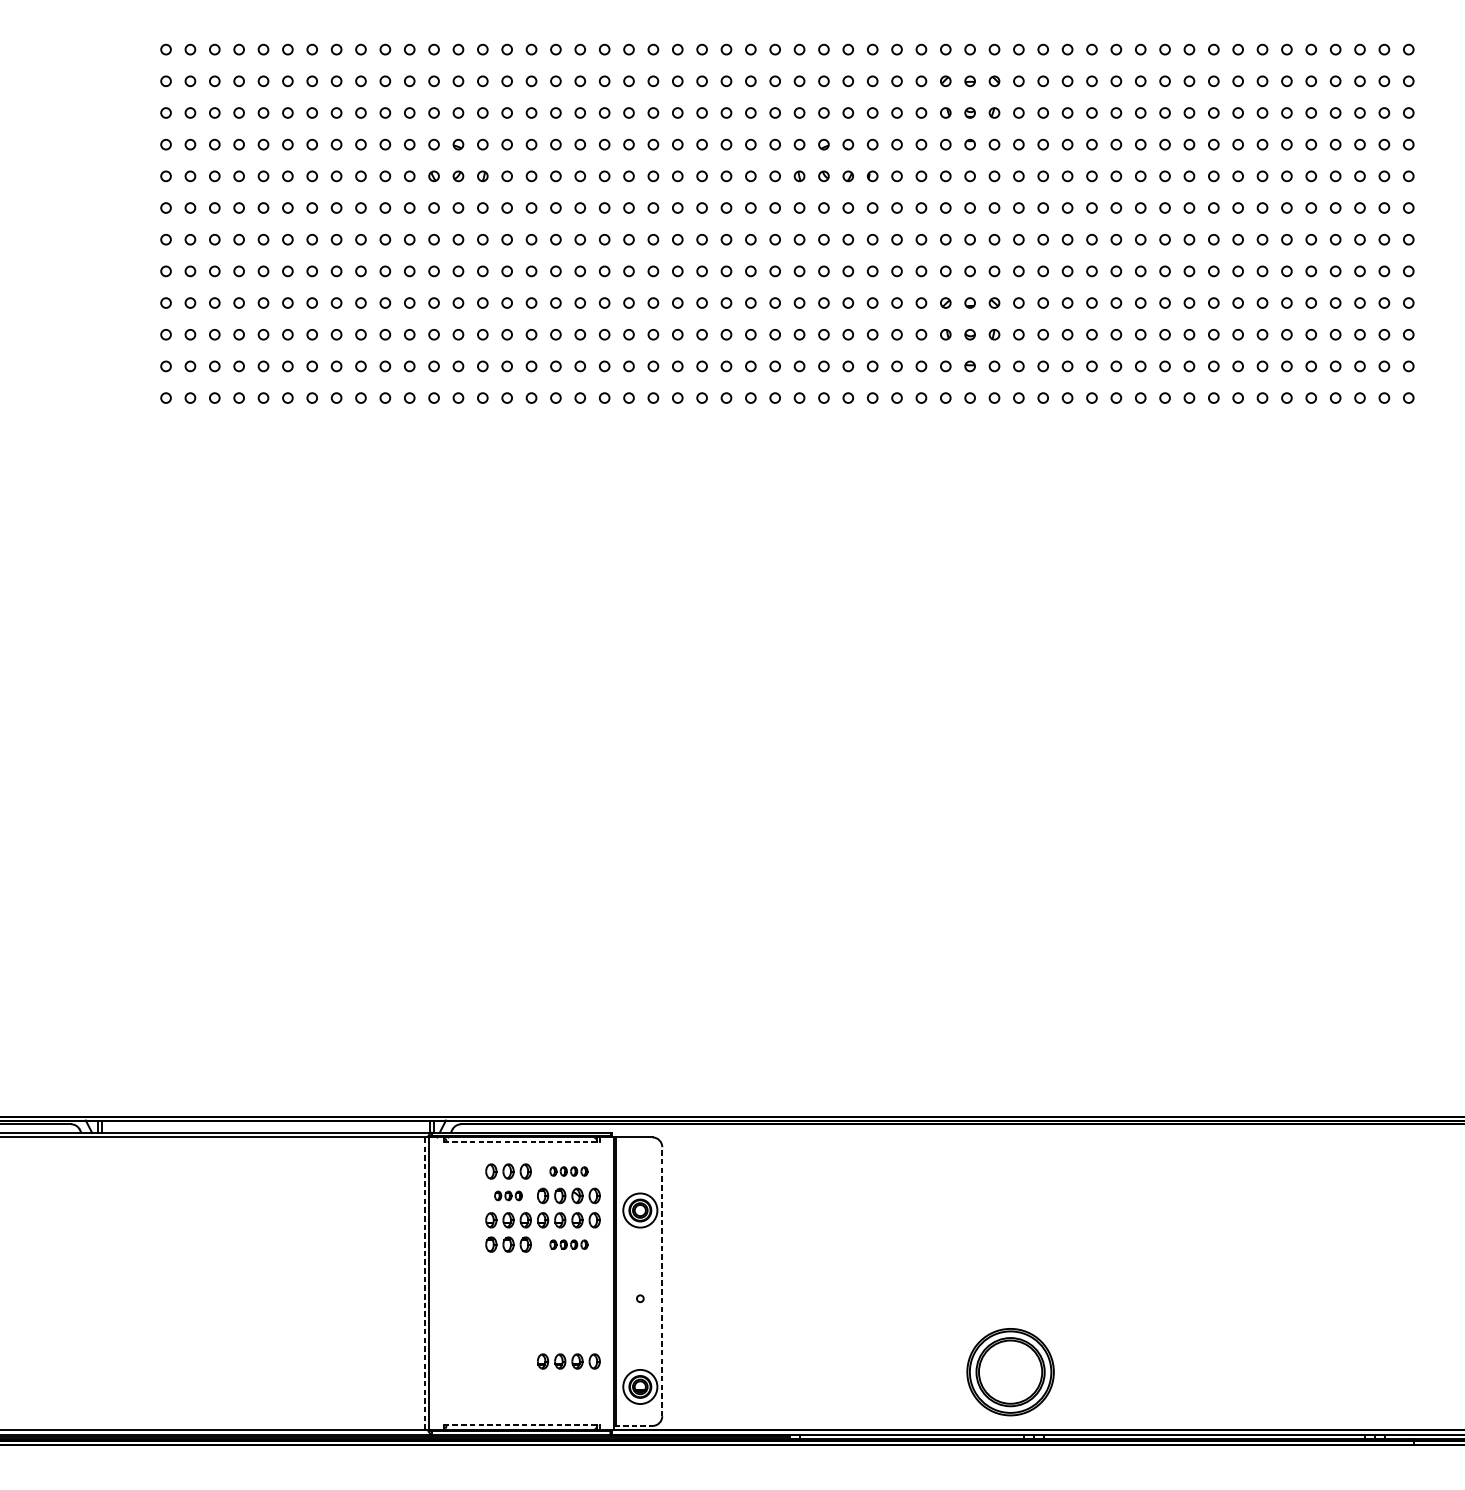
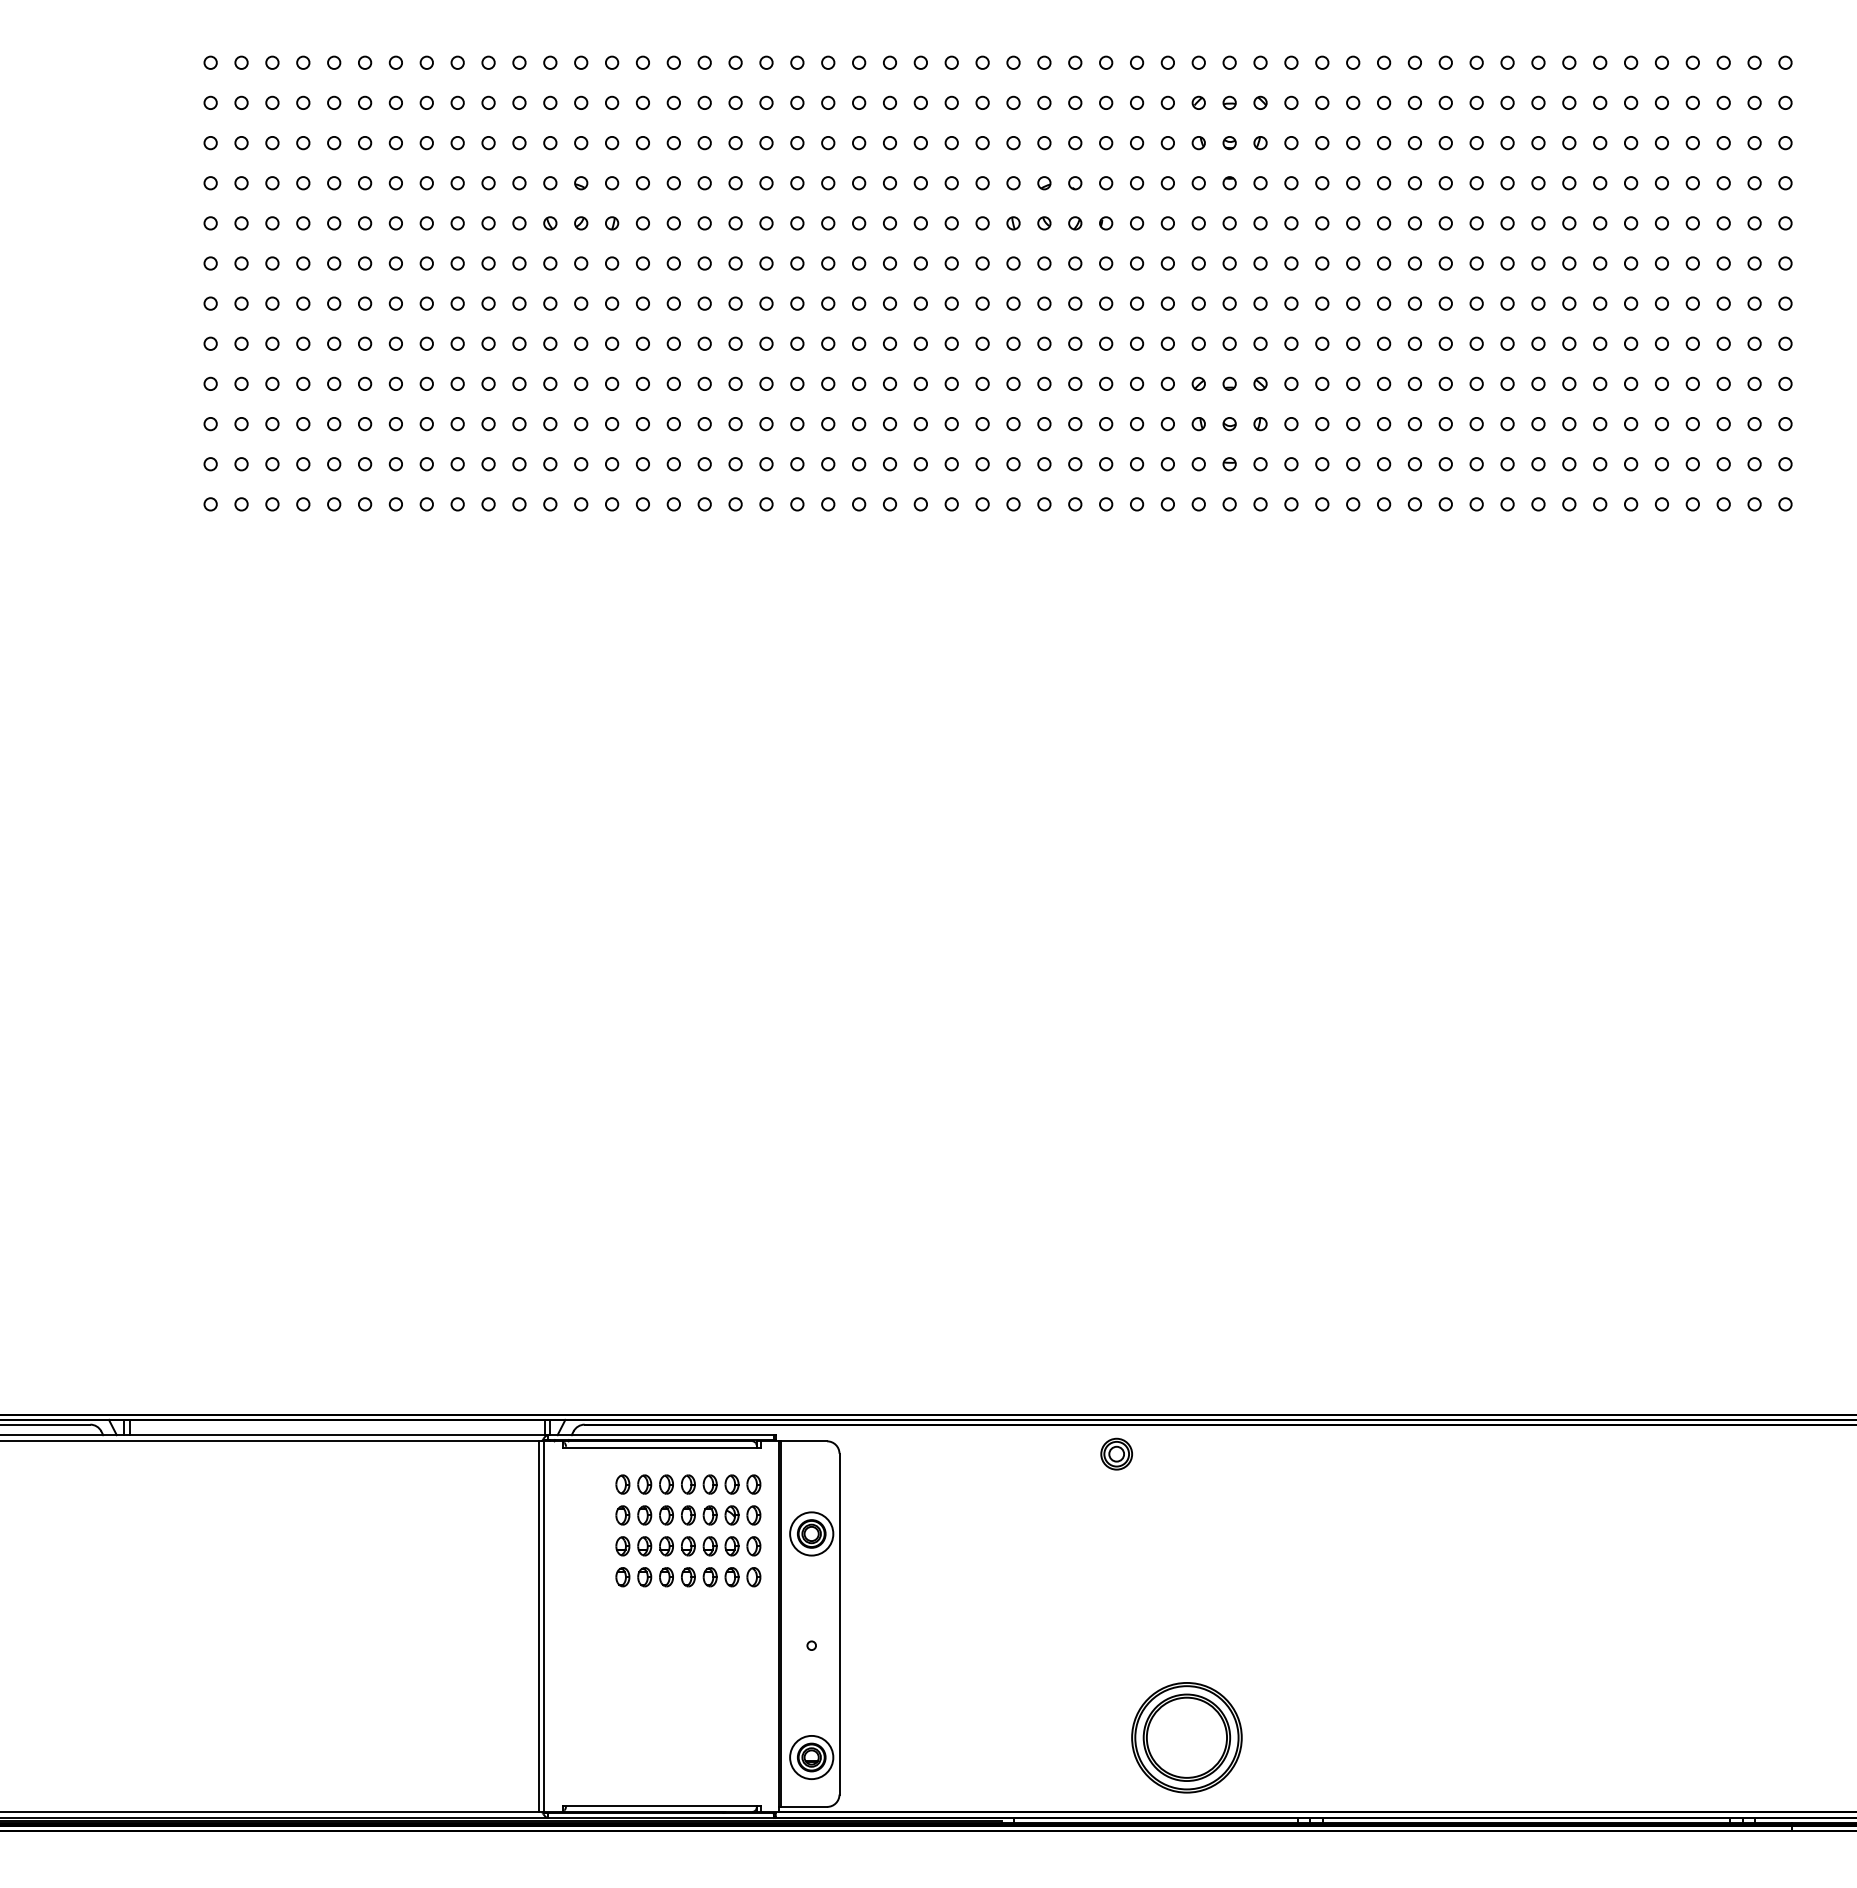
line: (521, 1142) -> (661, 1447), dashed -> solid
part: (880, 1147) -> (1116, 1453), added
part: (569, 1171) -> (721, 1484), size x1.67
part: (508, 1195) -> (644, 1515), size x1.67
part: (569, 1244) -> (721, 1577), size x1.67
line: (662, 1281) -> (839, 1623), dashed -> solid
line: (424, 1283) -> (538, 1626), dashed -> solid
part: (569, 1361) -> (721, 1725), removed
part: (1010, 1371) -> (1186, 1737), moved
line: (521, 1424) -> (661, 1805), dashed -> solid
line: (633, 1425) -> (803, 1806), dashed -> solid

